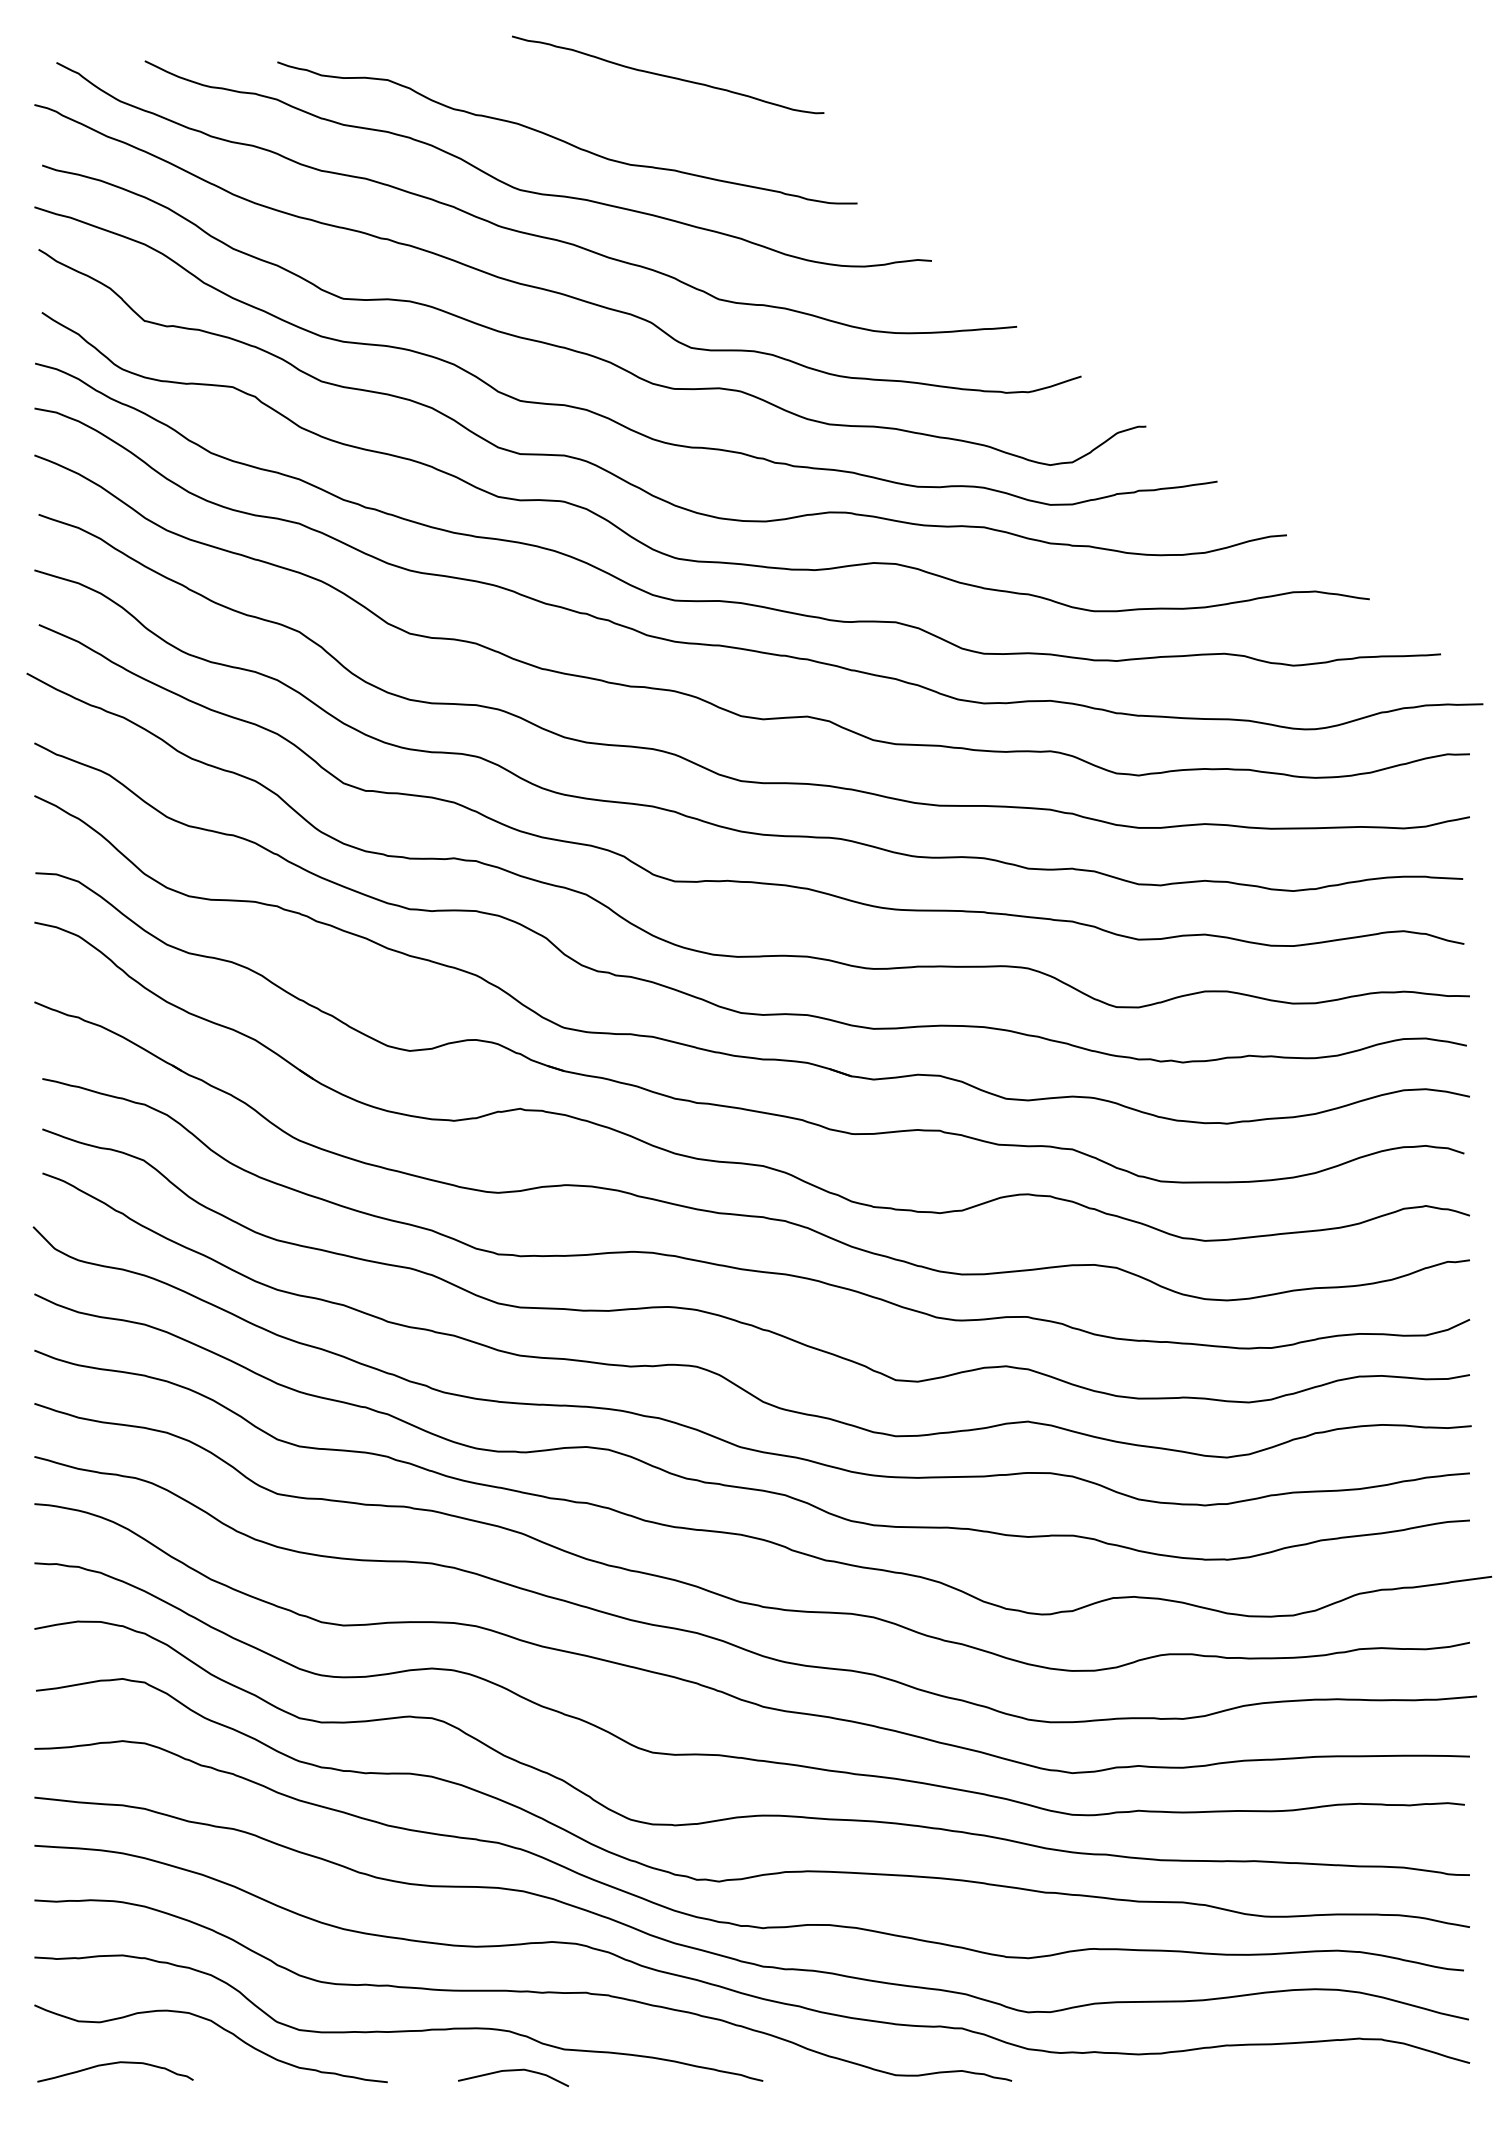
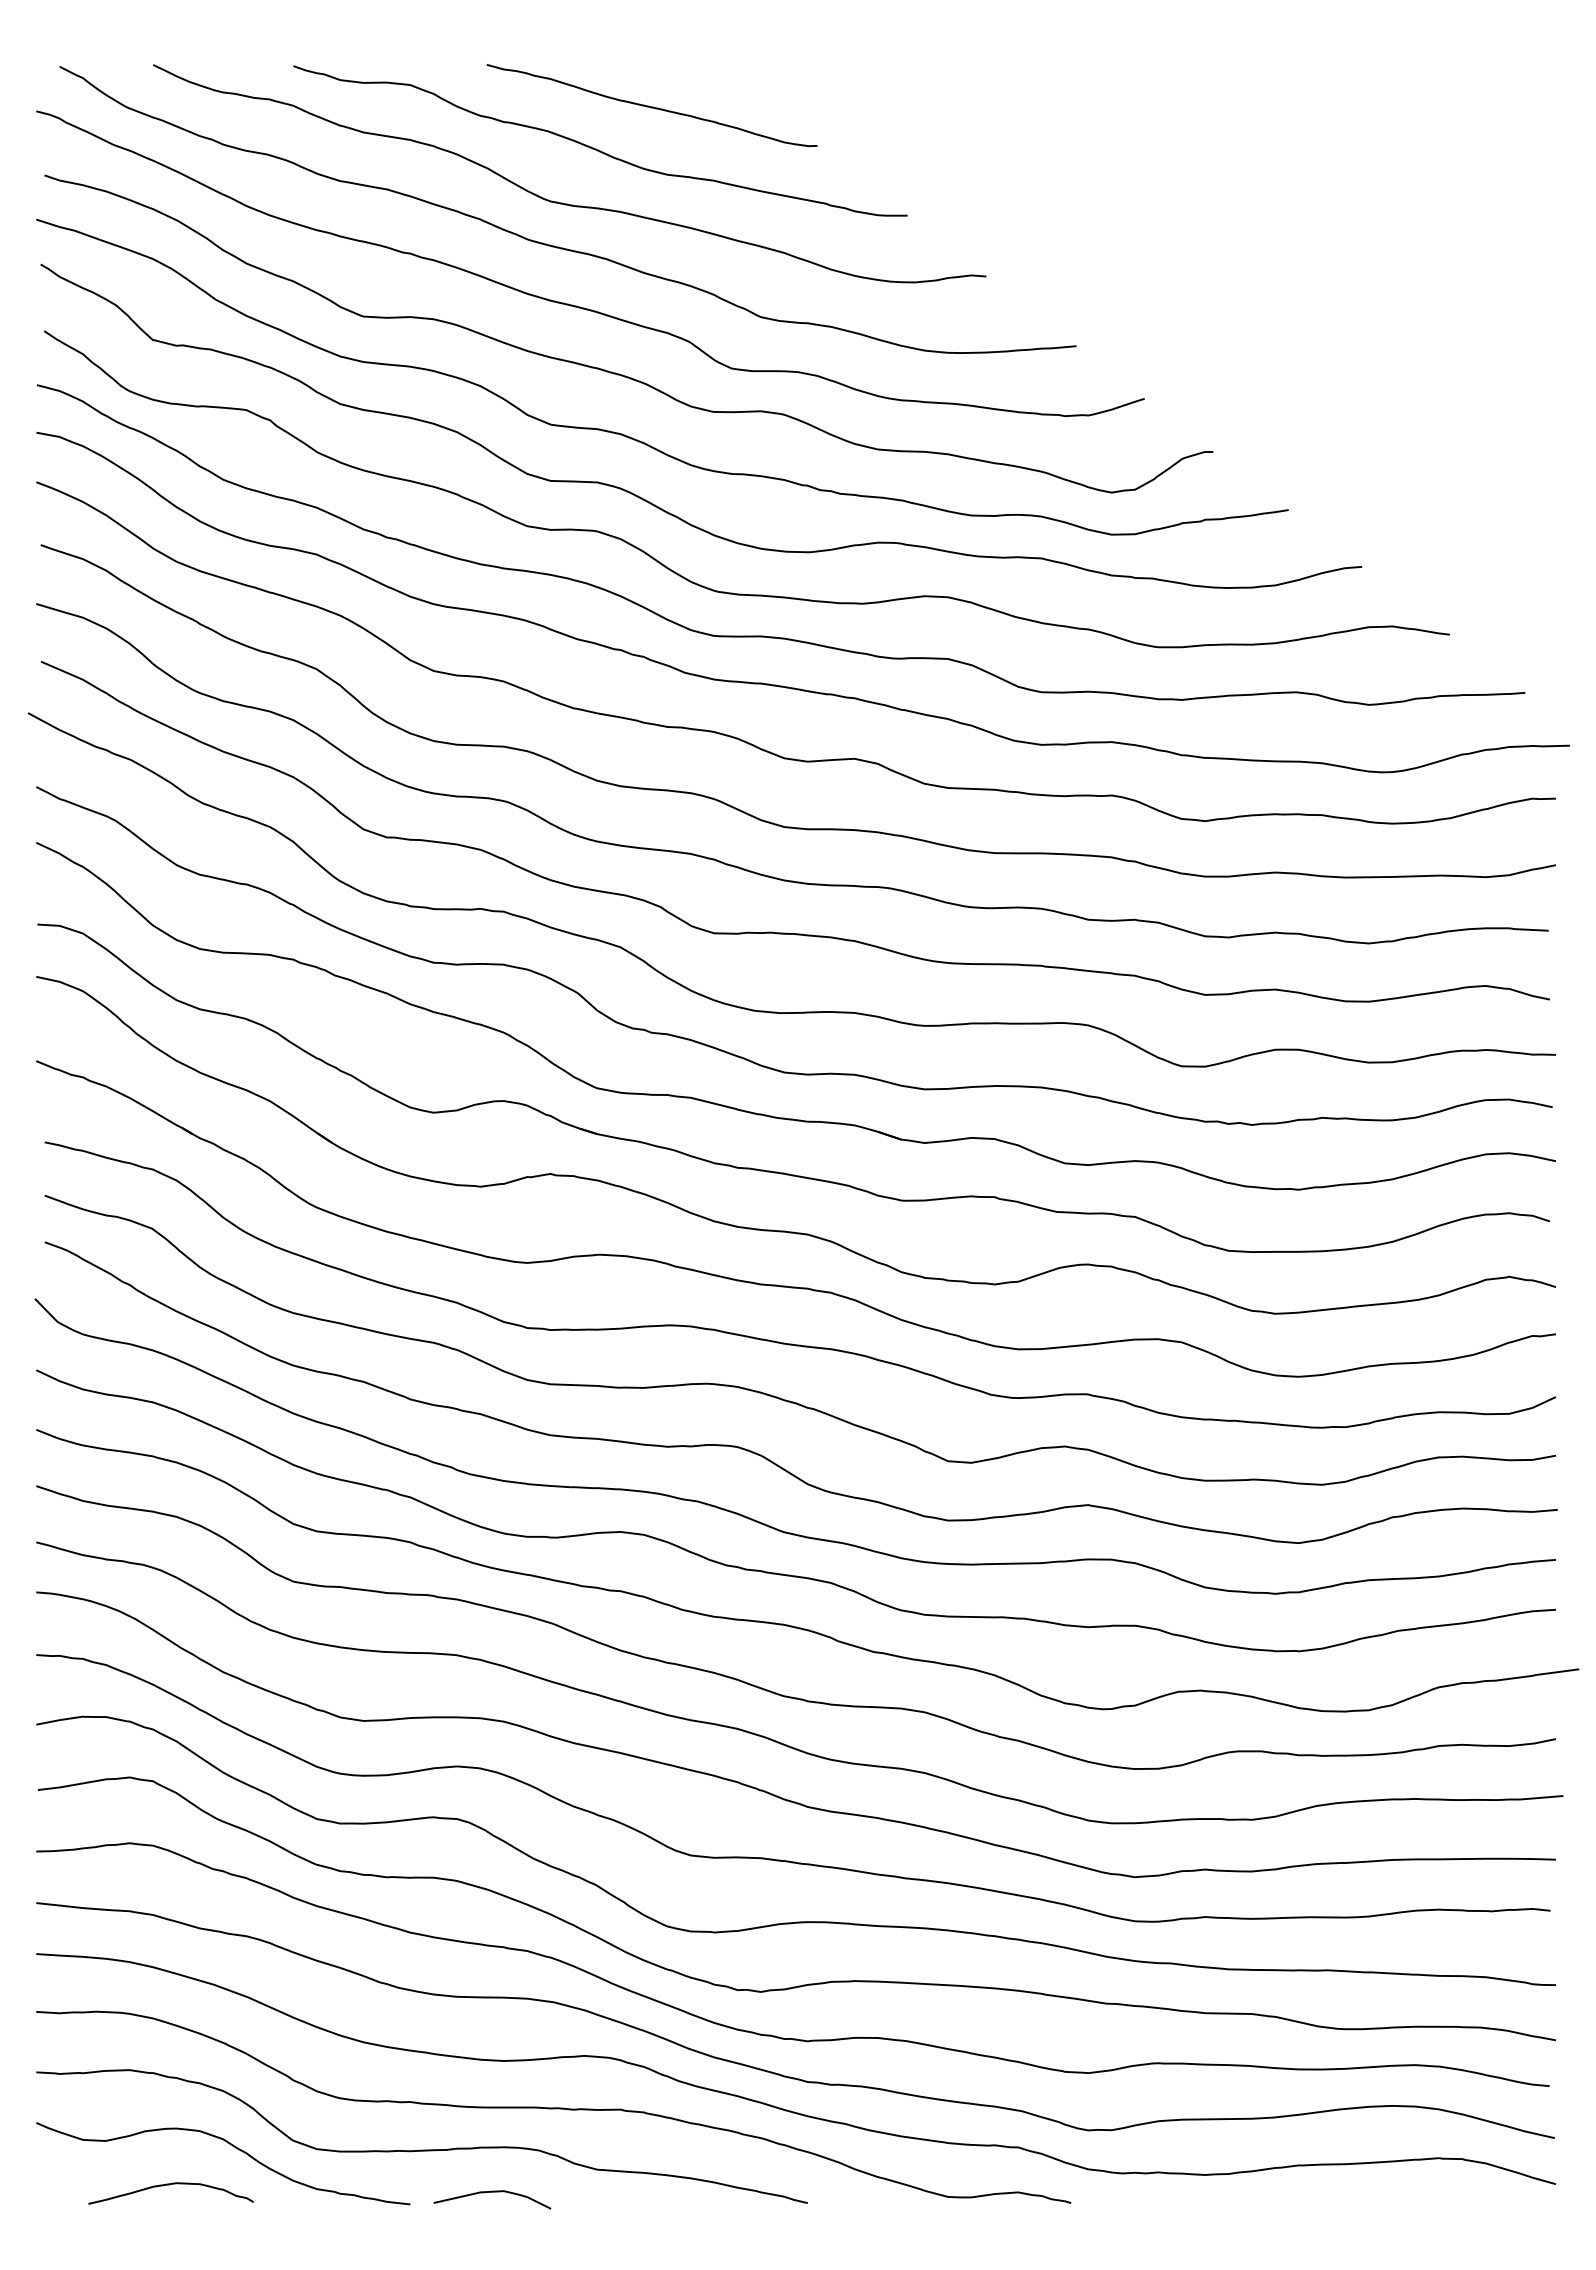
curve: (667, 75) -> (651, 106), moved
curve: (113, 2064) -> (169, 2185), moved
curve: (513, 2071) -> (492, 2192), moved

